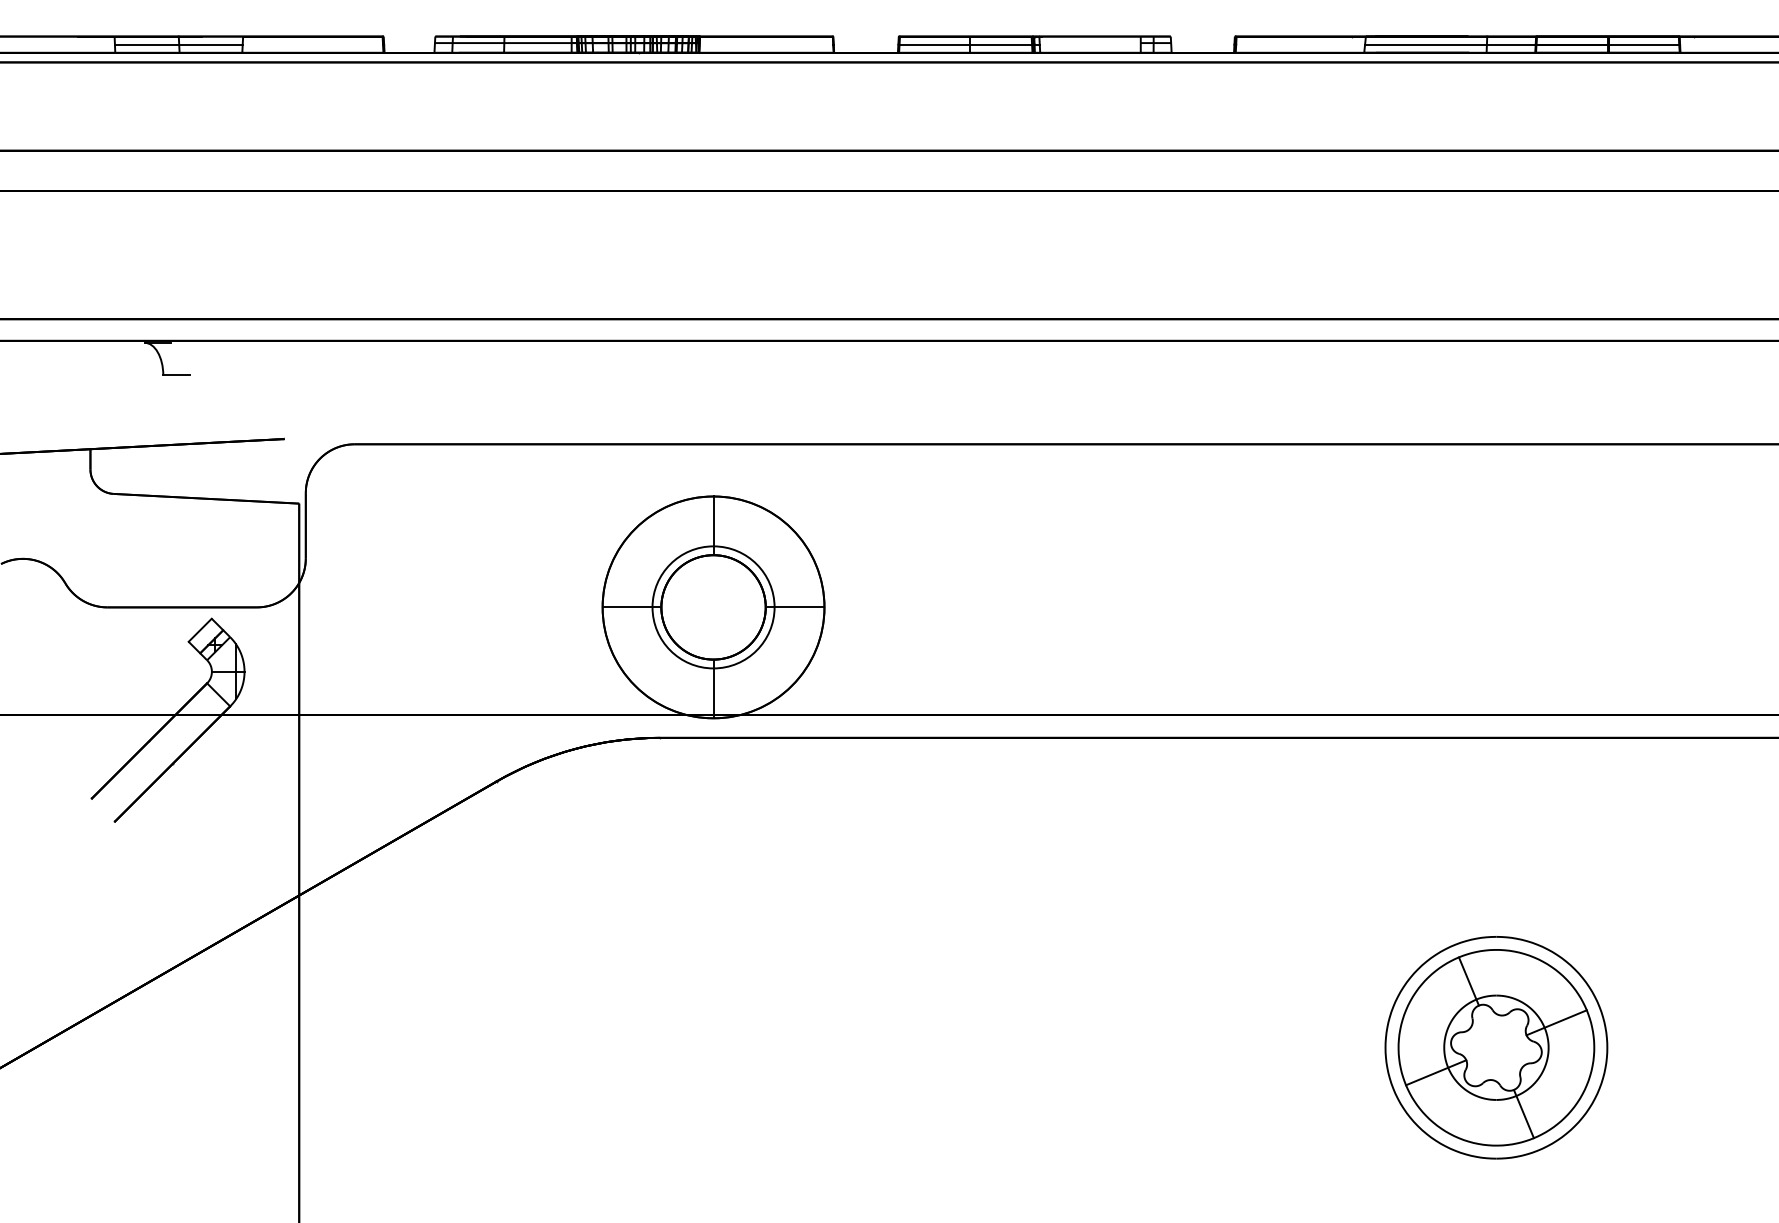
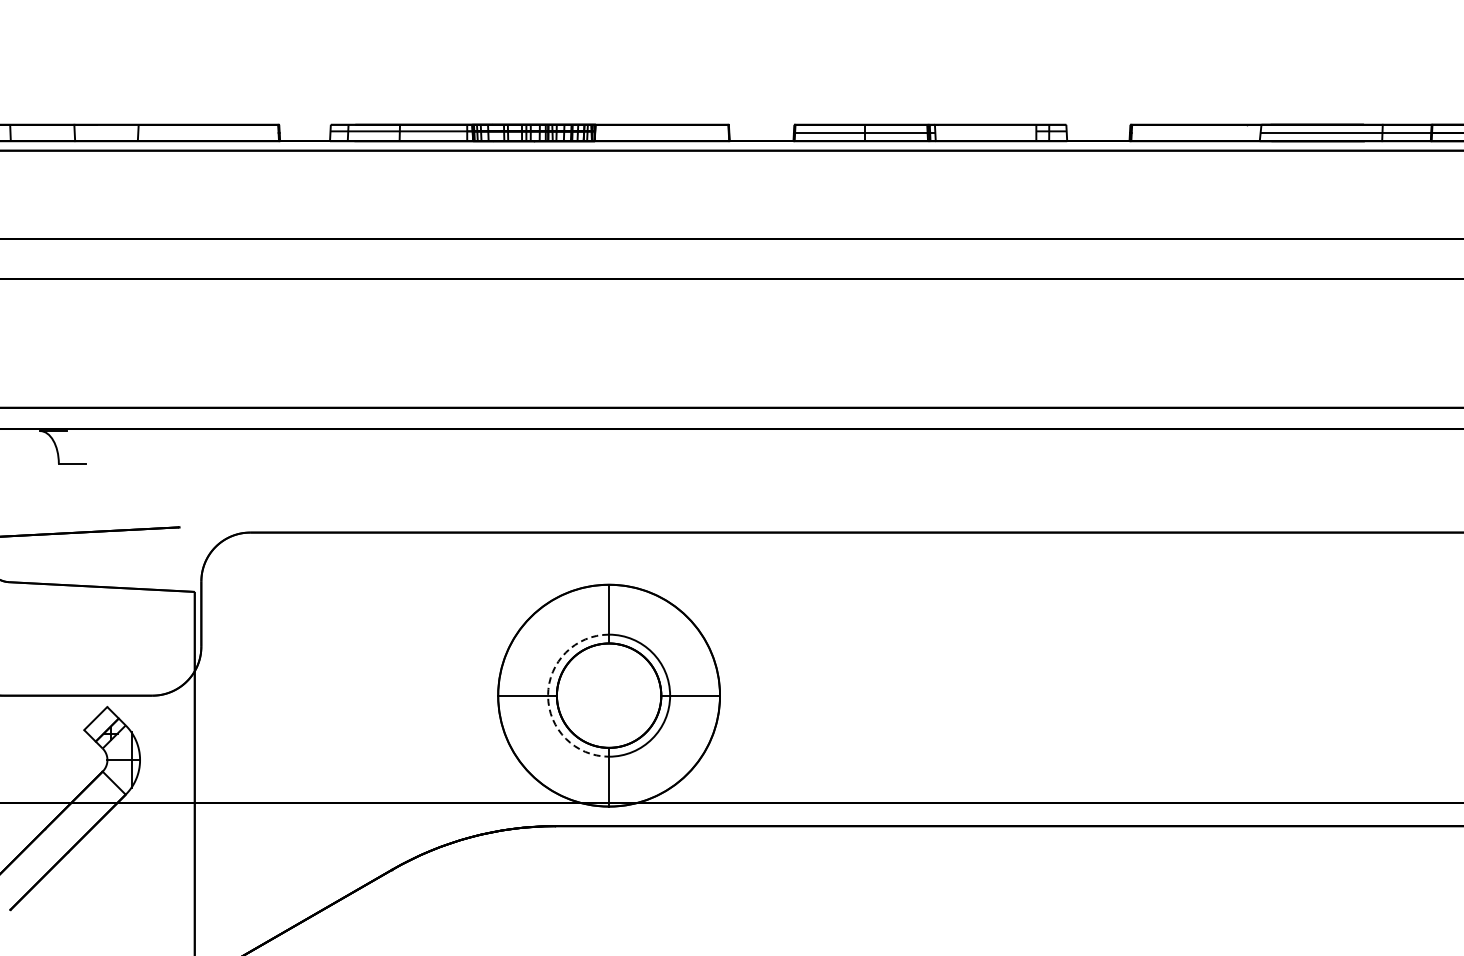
line: (178, 44) -> (74, 132), removed
arc: (652, 607) -> (548, 695), solid -> dashed

